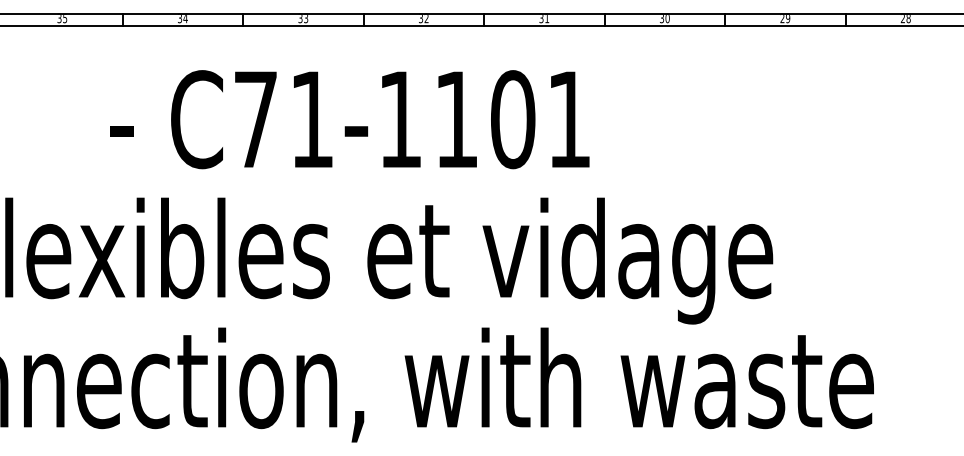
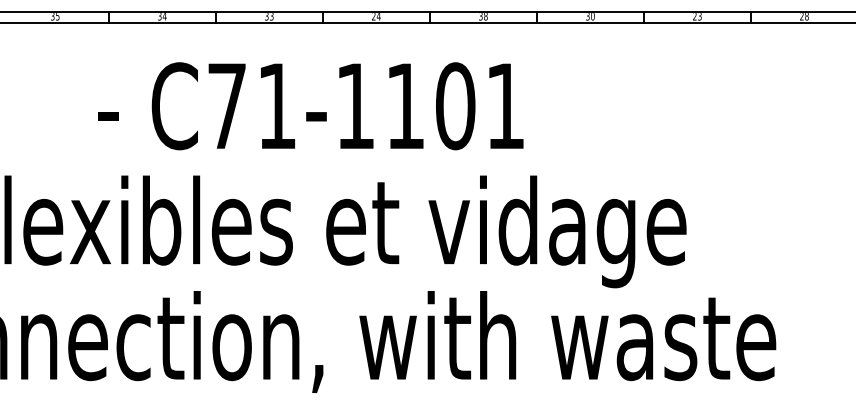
text: (788, 18) -> (700, 16), 29 -> 23
text: (423, 19) -> (376, 17), 32 -> 24
text: (547, 19) -> (486, 17), 31 -> 38

